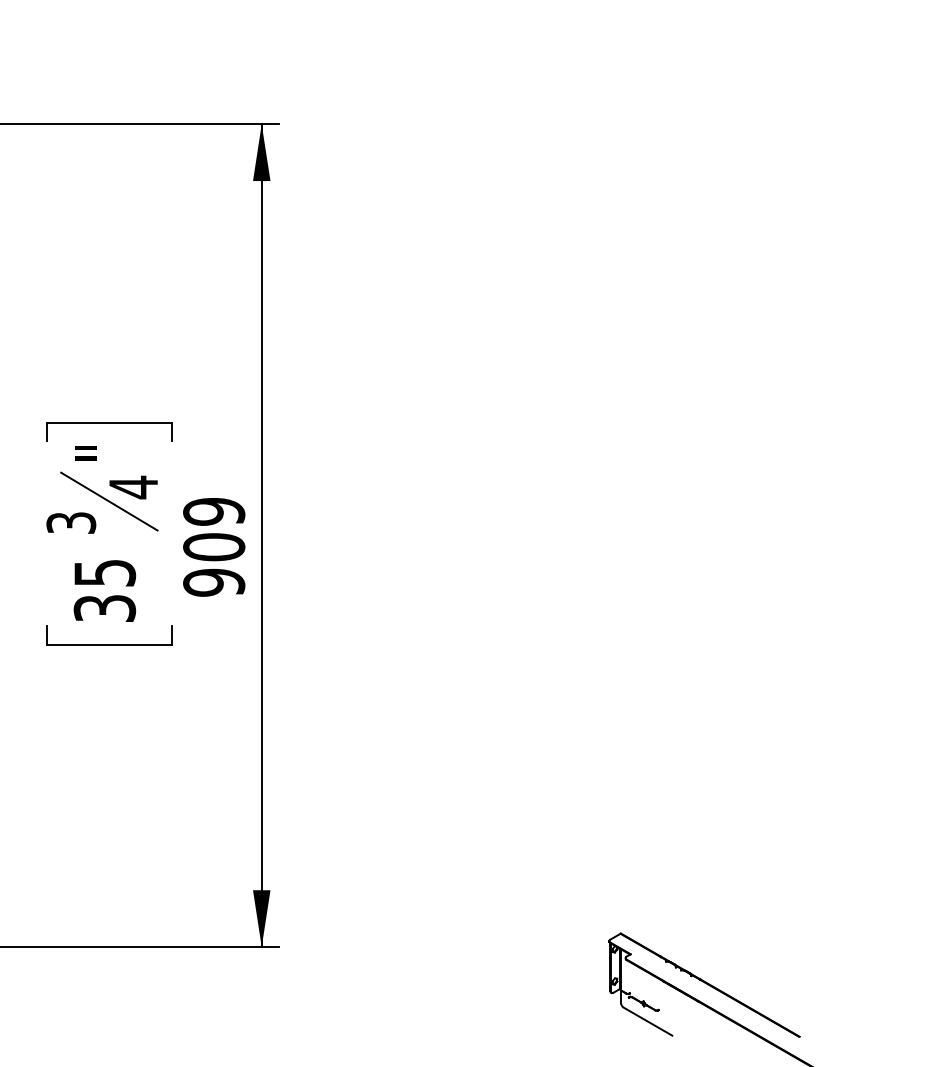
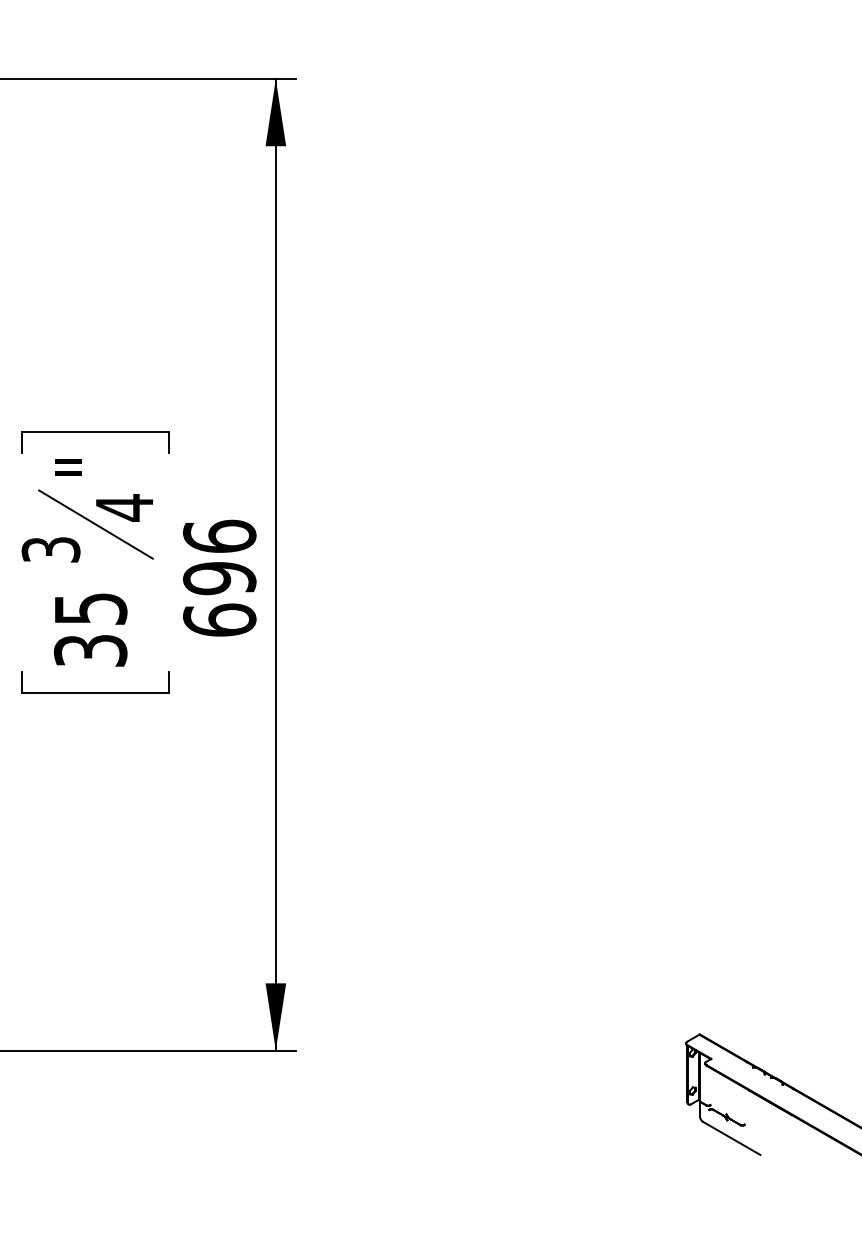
text: (214, 546) -> (220, 577), 909 -> 696

